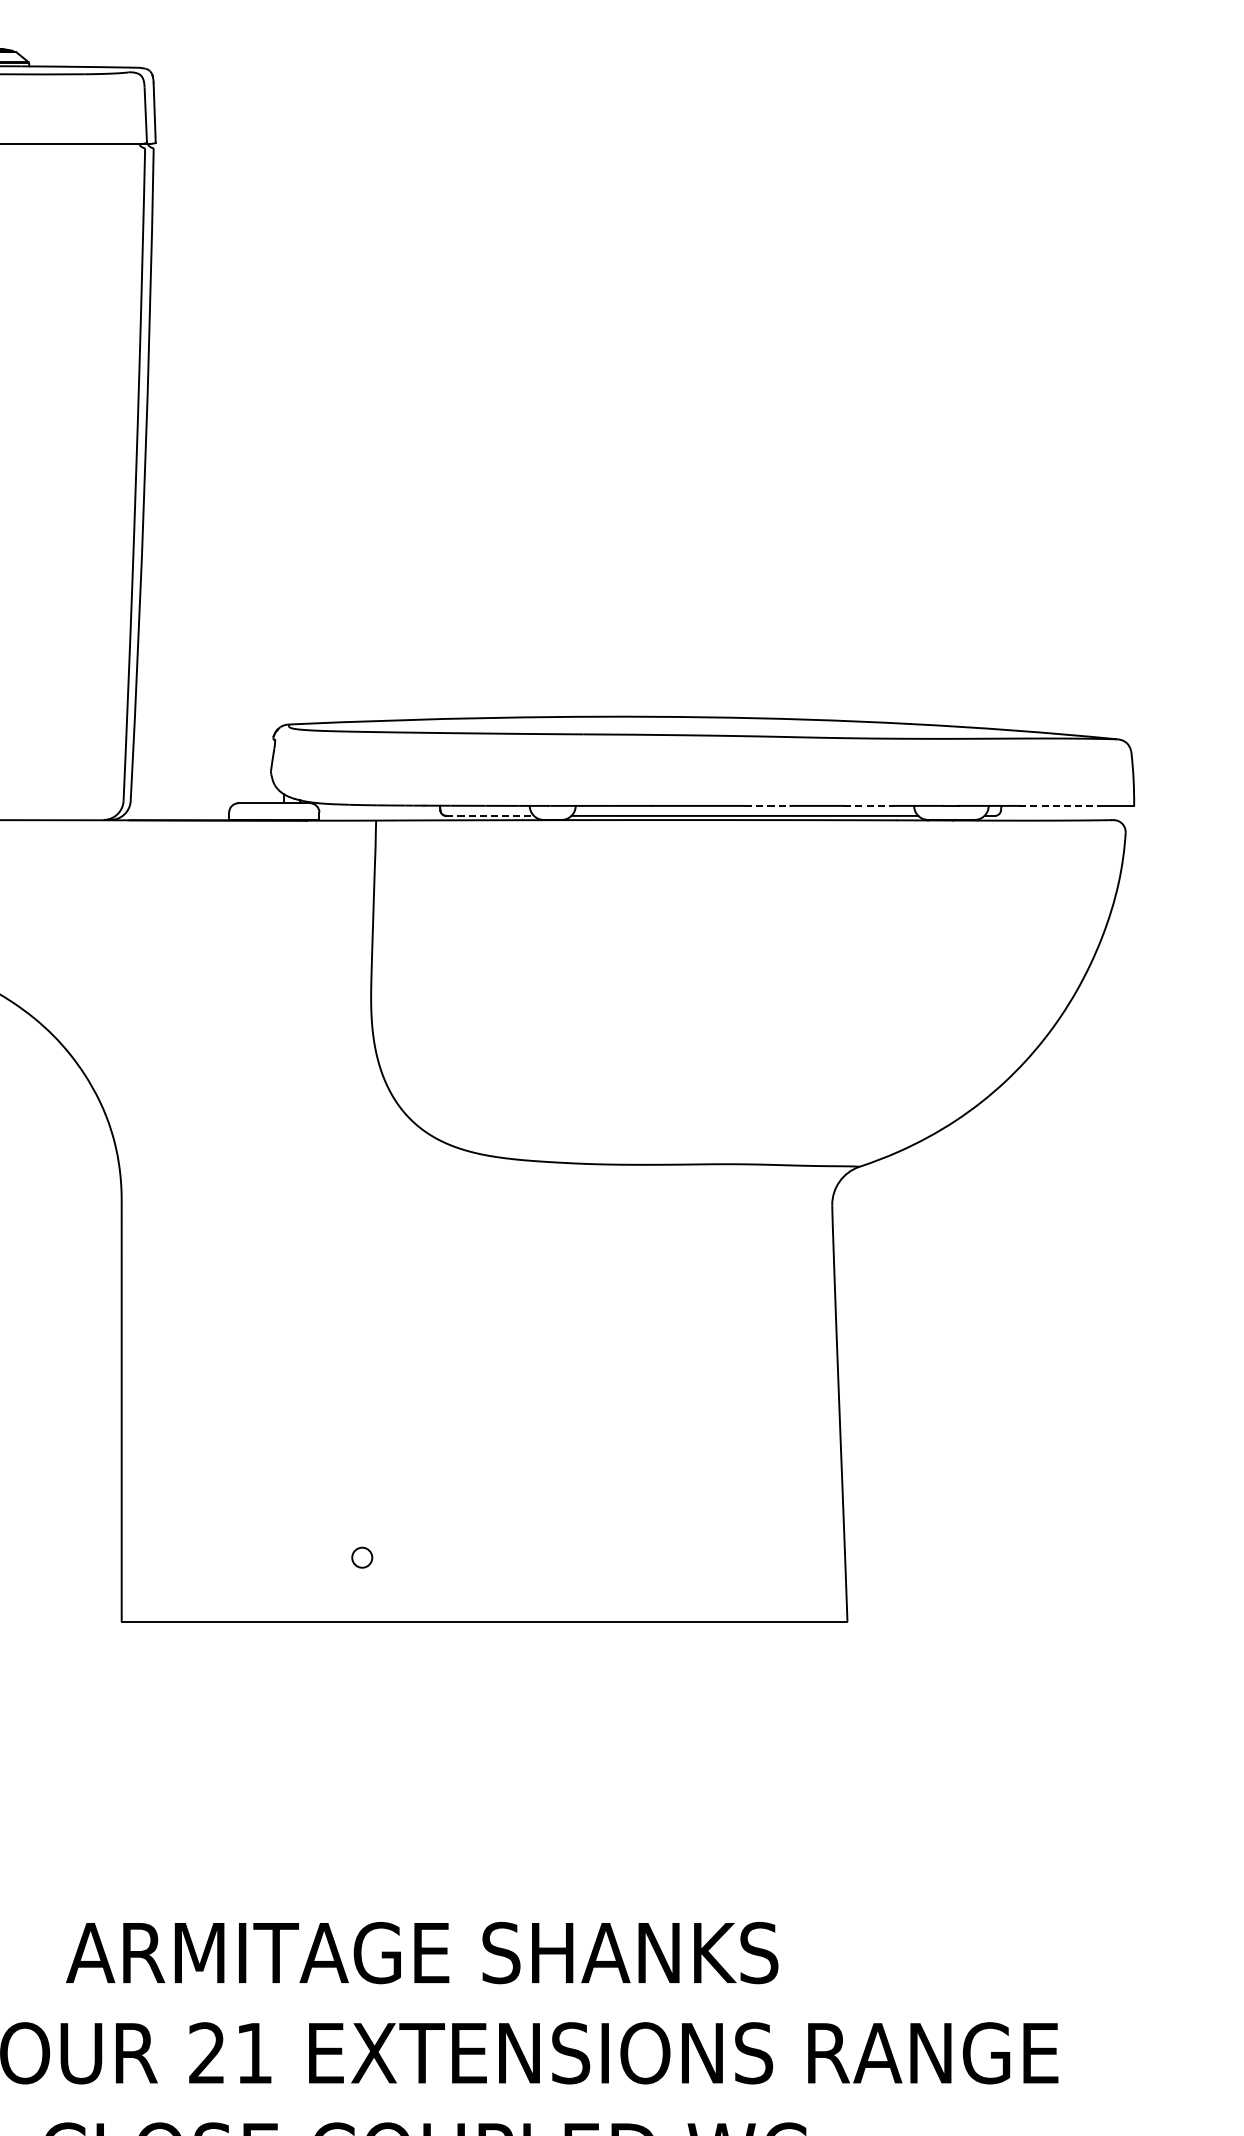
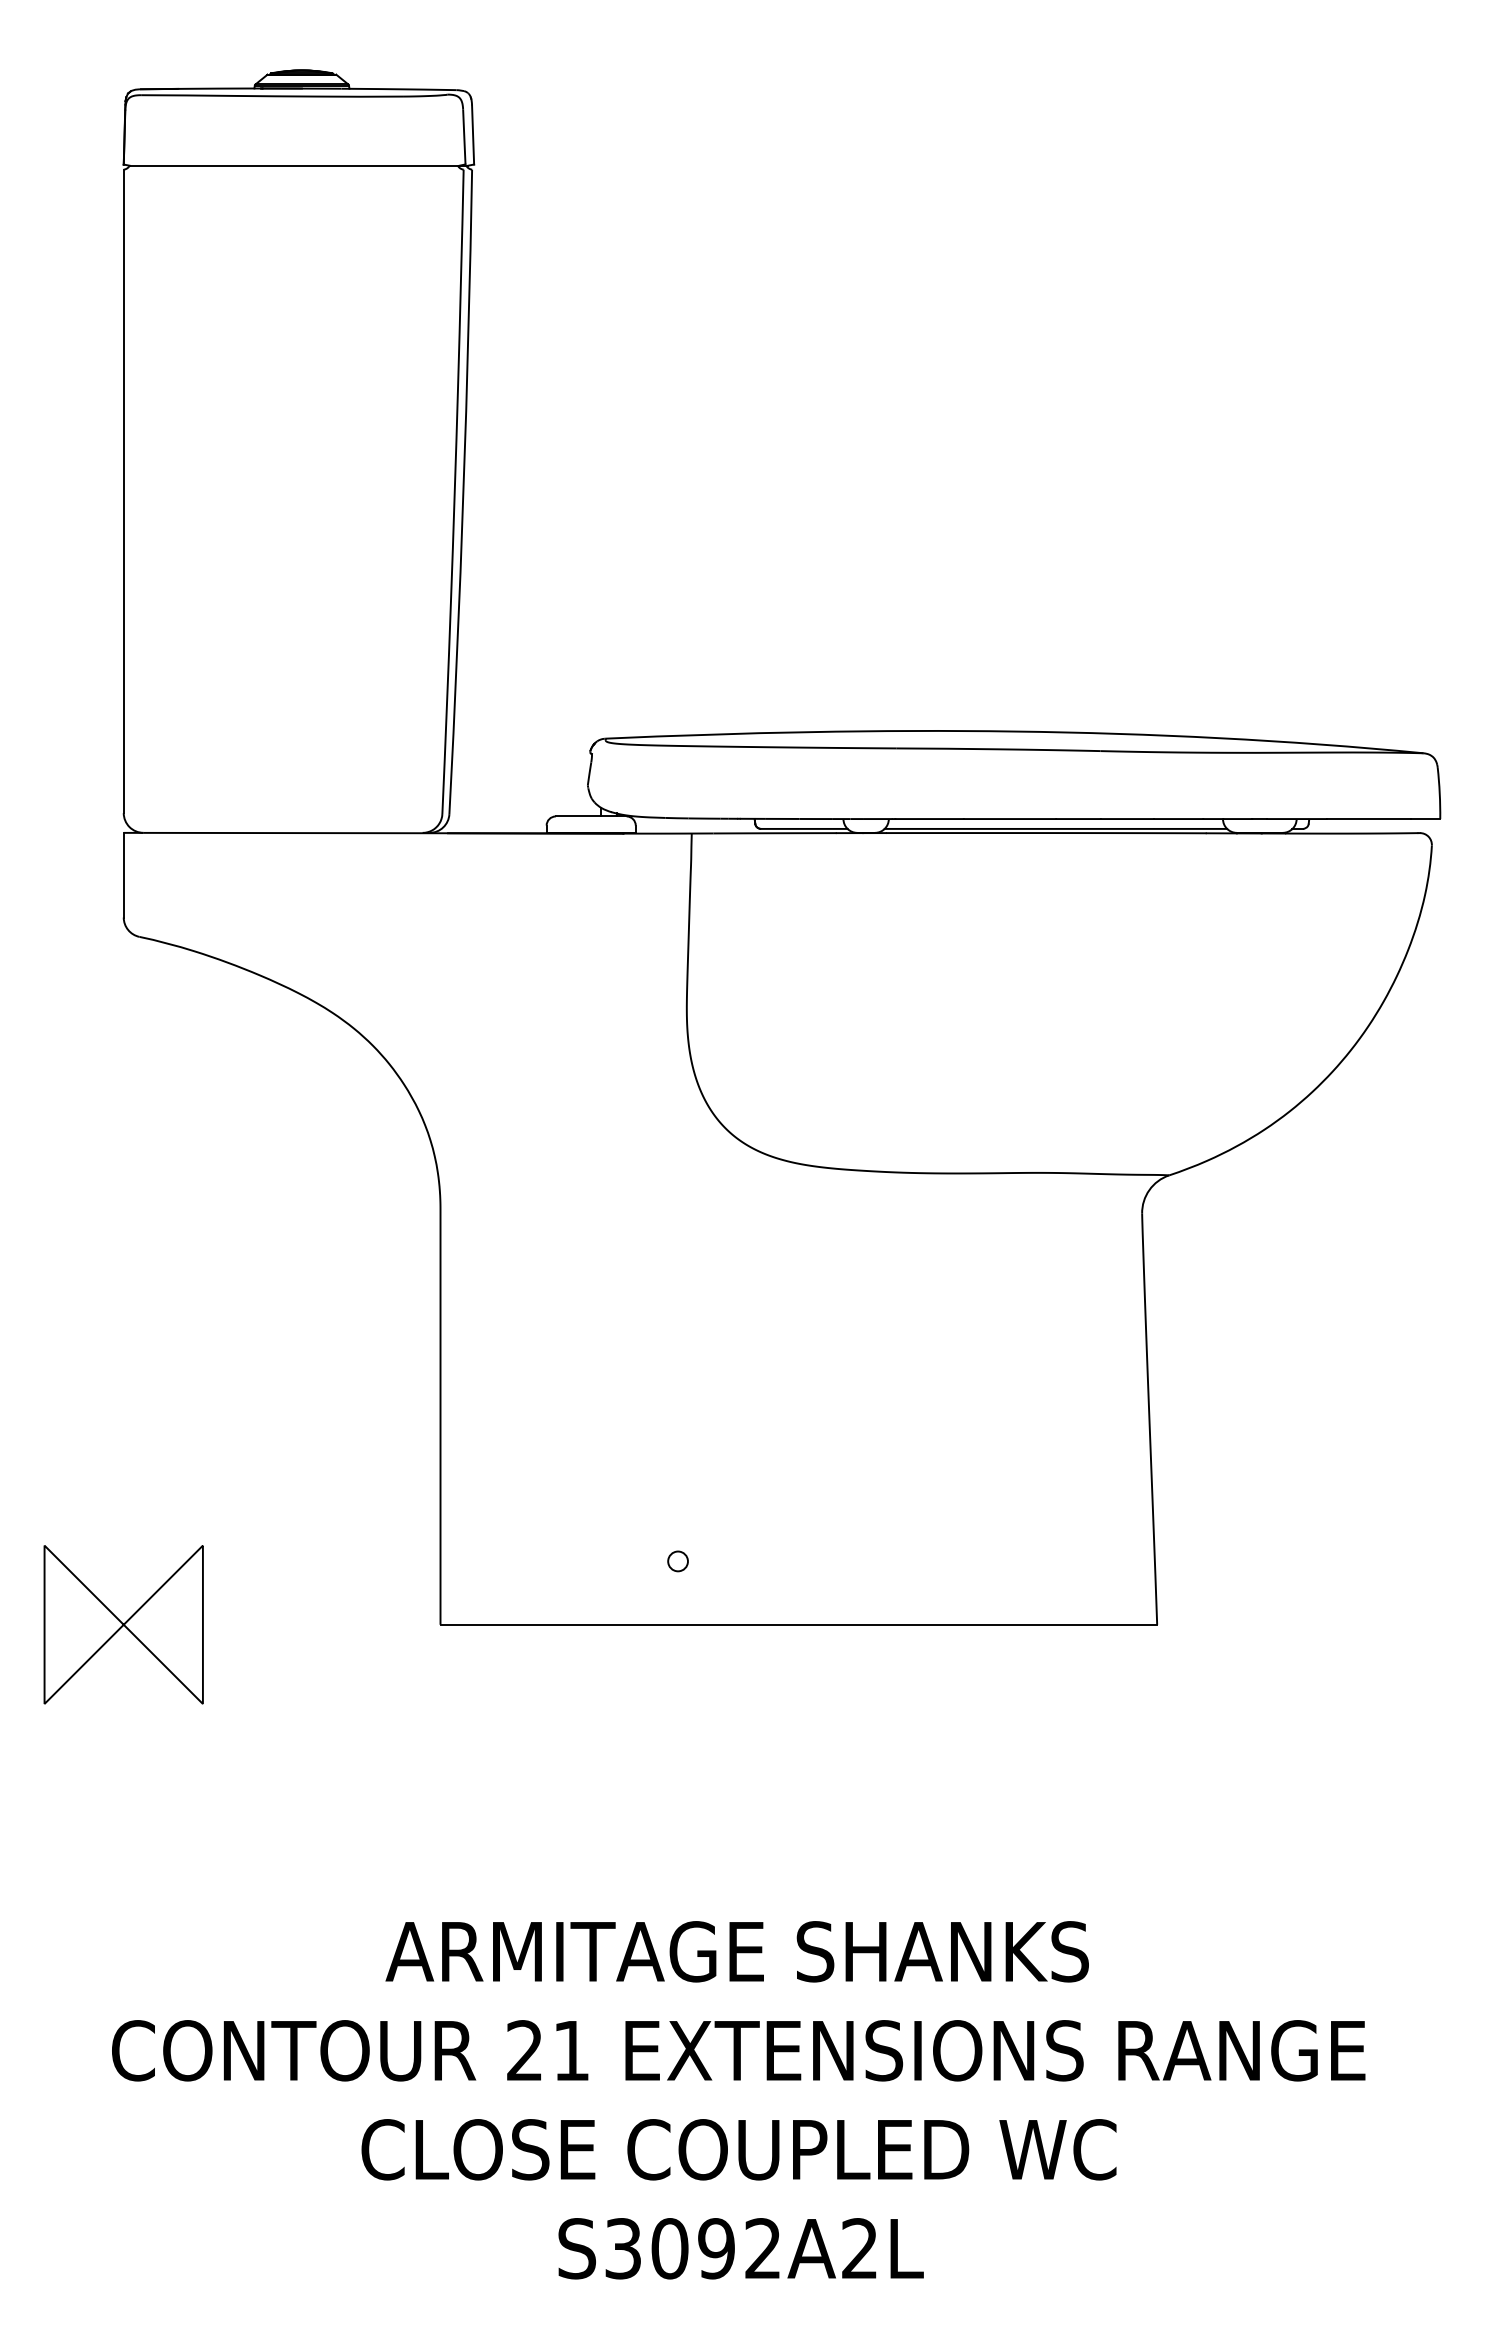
line: (768, 806) -> (1079, 819), dashed -> solid
line: (869, 806) -> (1178, 819), dashed -> solid
line: (1062, 806) -> (1369, 819), dashed -> solid
line: (490, 815) -> (804, 828), dashed -> solid

